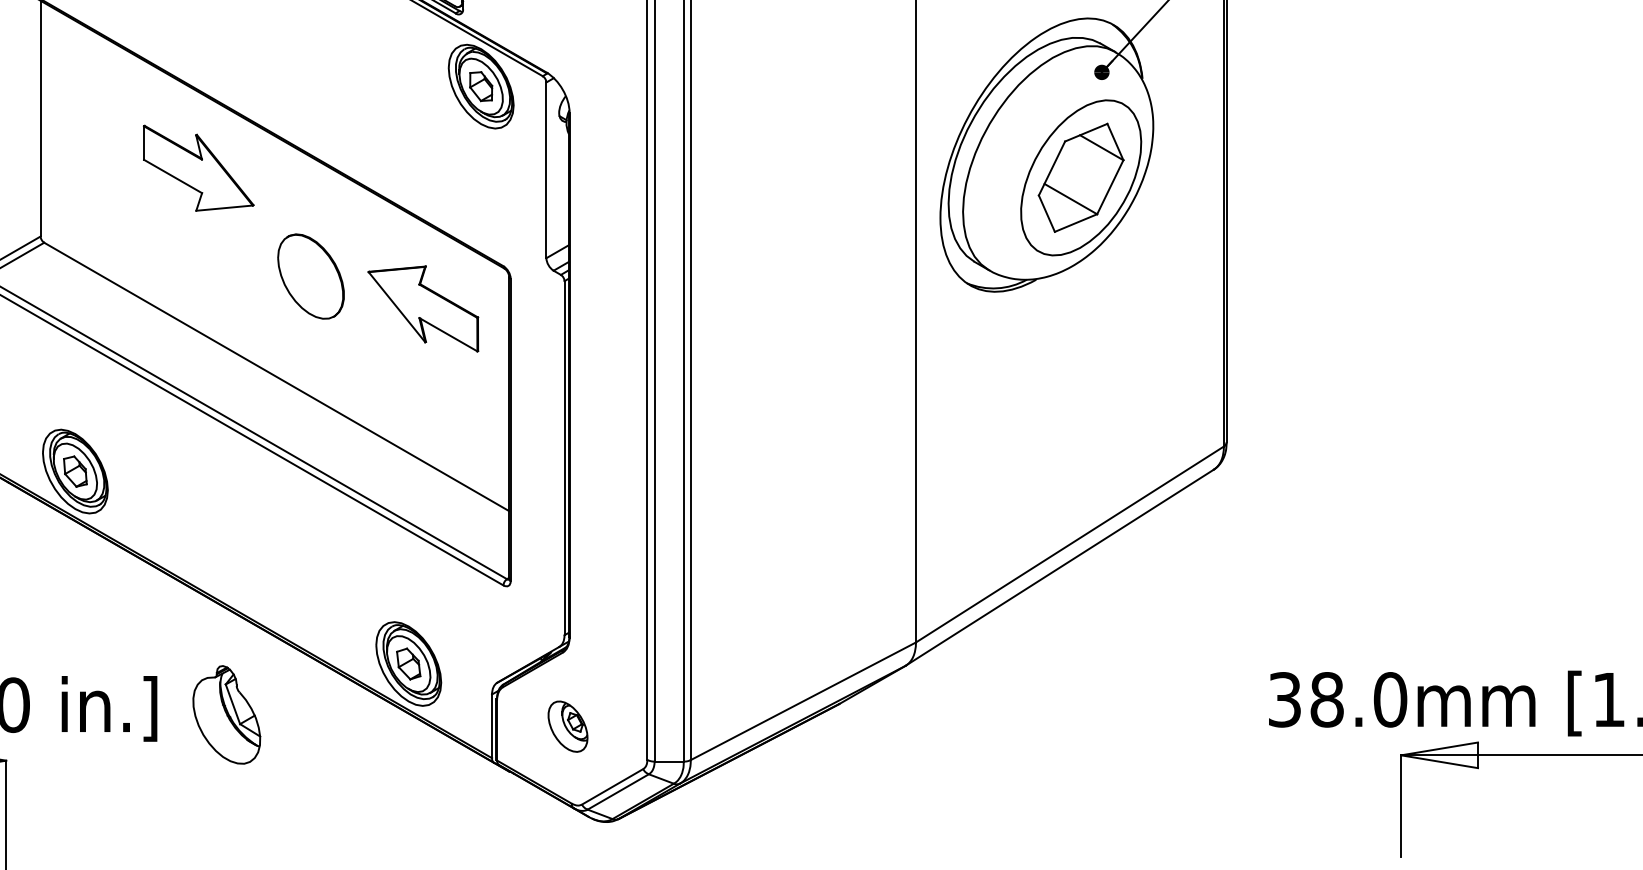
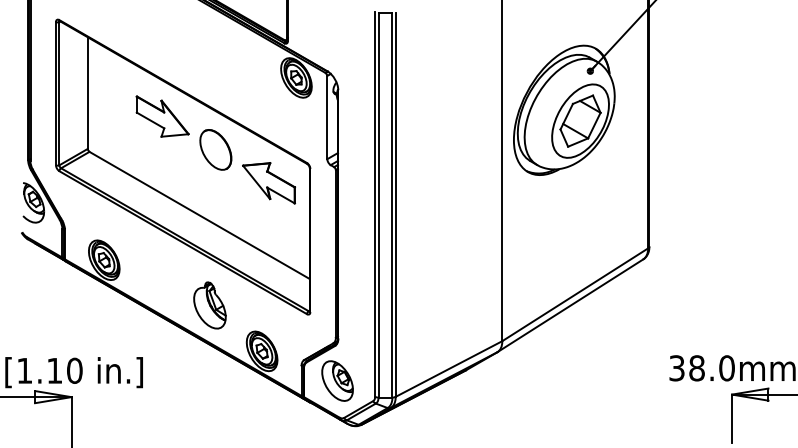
part: (310, 275) -> (215, 149), moved
part: (225, 714) -> (209, 305), moved
part: (567, 725) -> (337, 380), size x1.67

